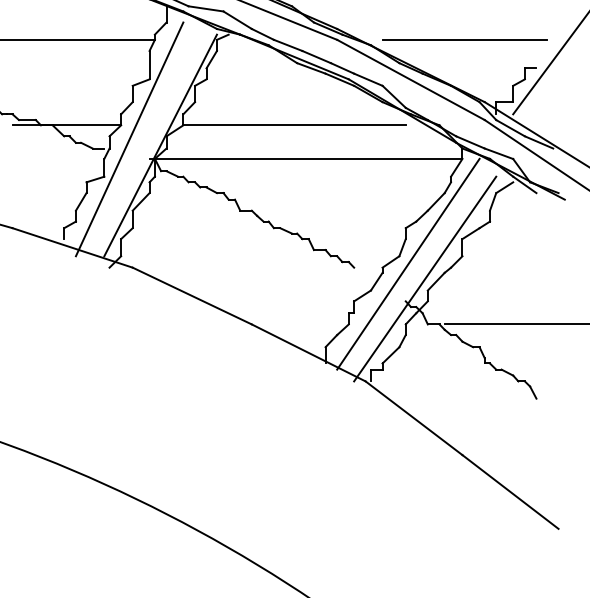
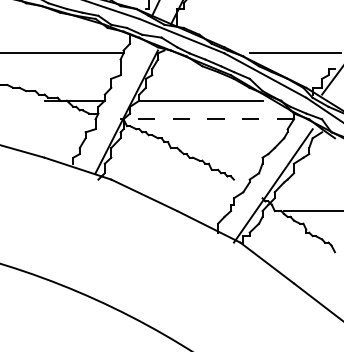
line: (129, 139) -> (109, 108), removed
line: (308, 159) -> (208, 119), solid -> dashed
line: (407, 263) -> (263, 177), removed

